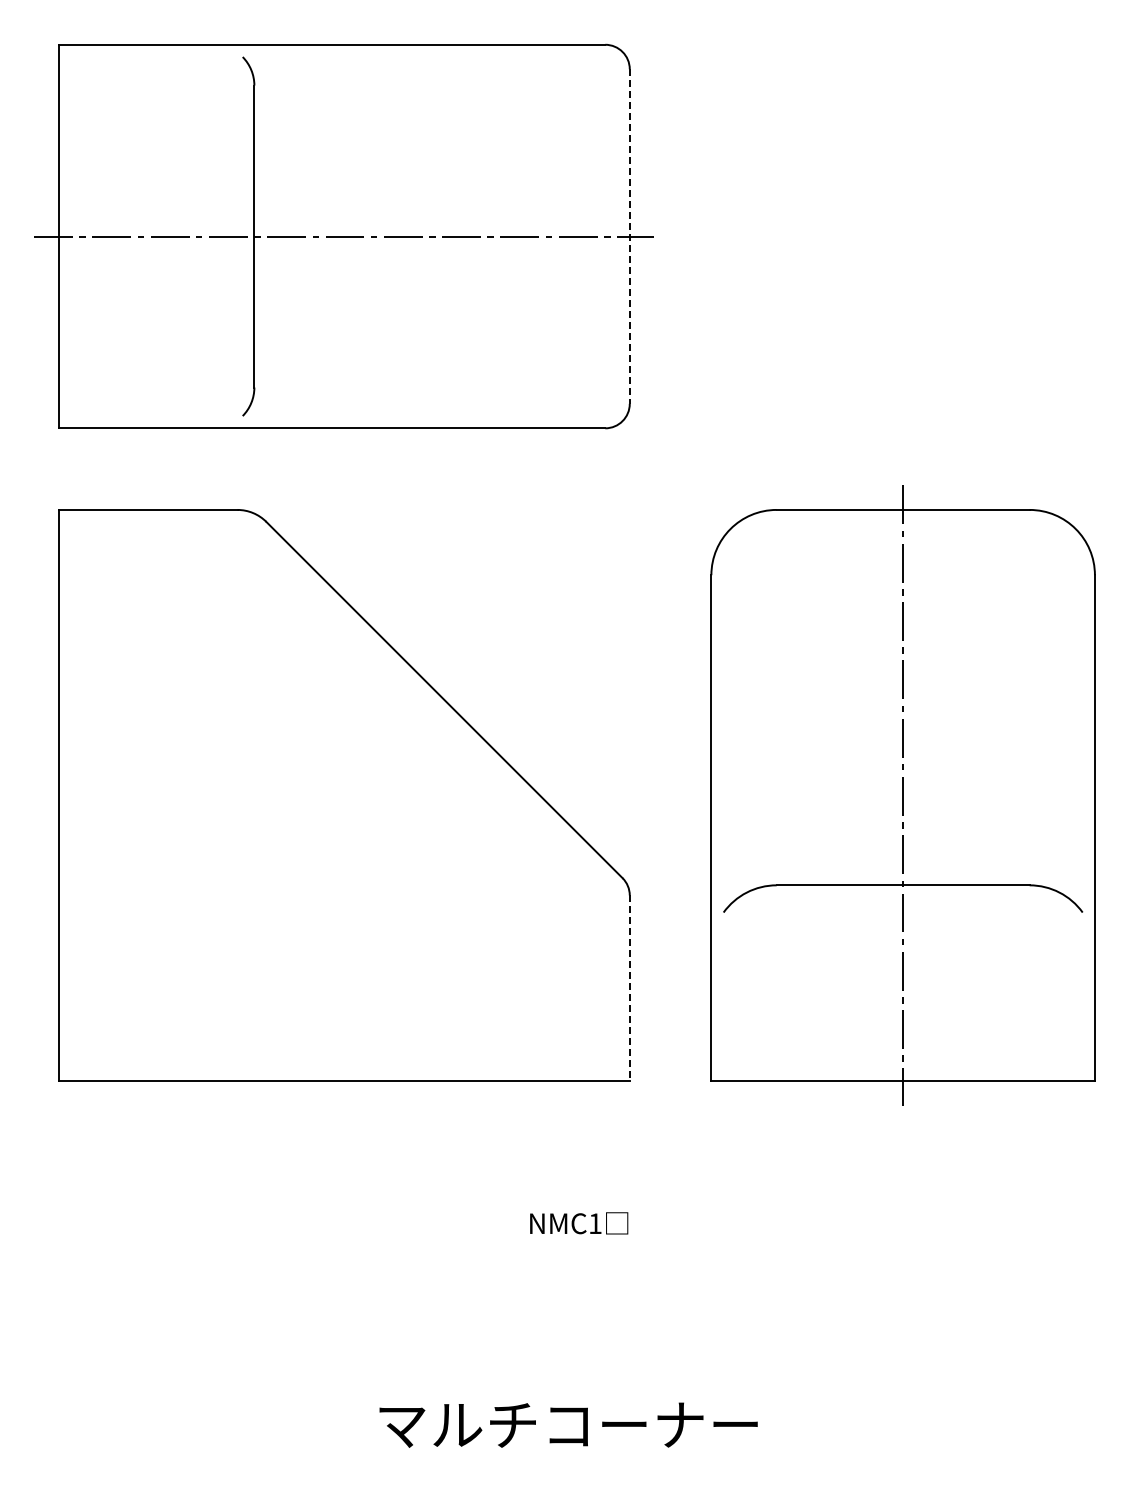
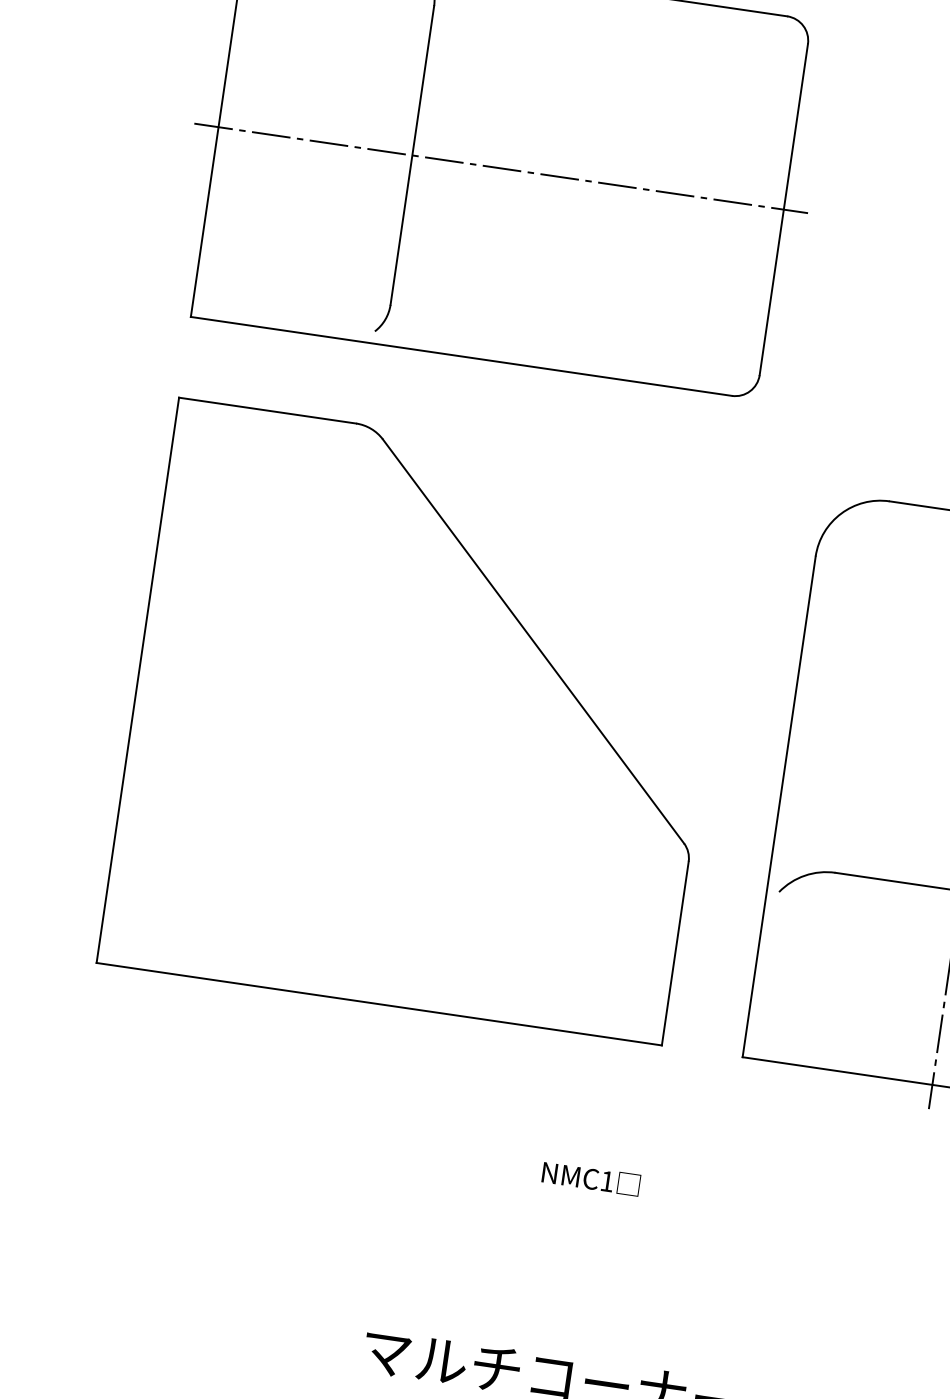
line: (629, 237) -> (783, 210), dashed -> solid
line: (629, 988) -> (674, 953), dashed -> solid

